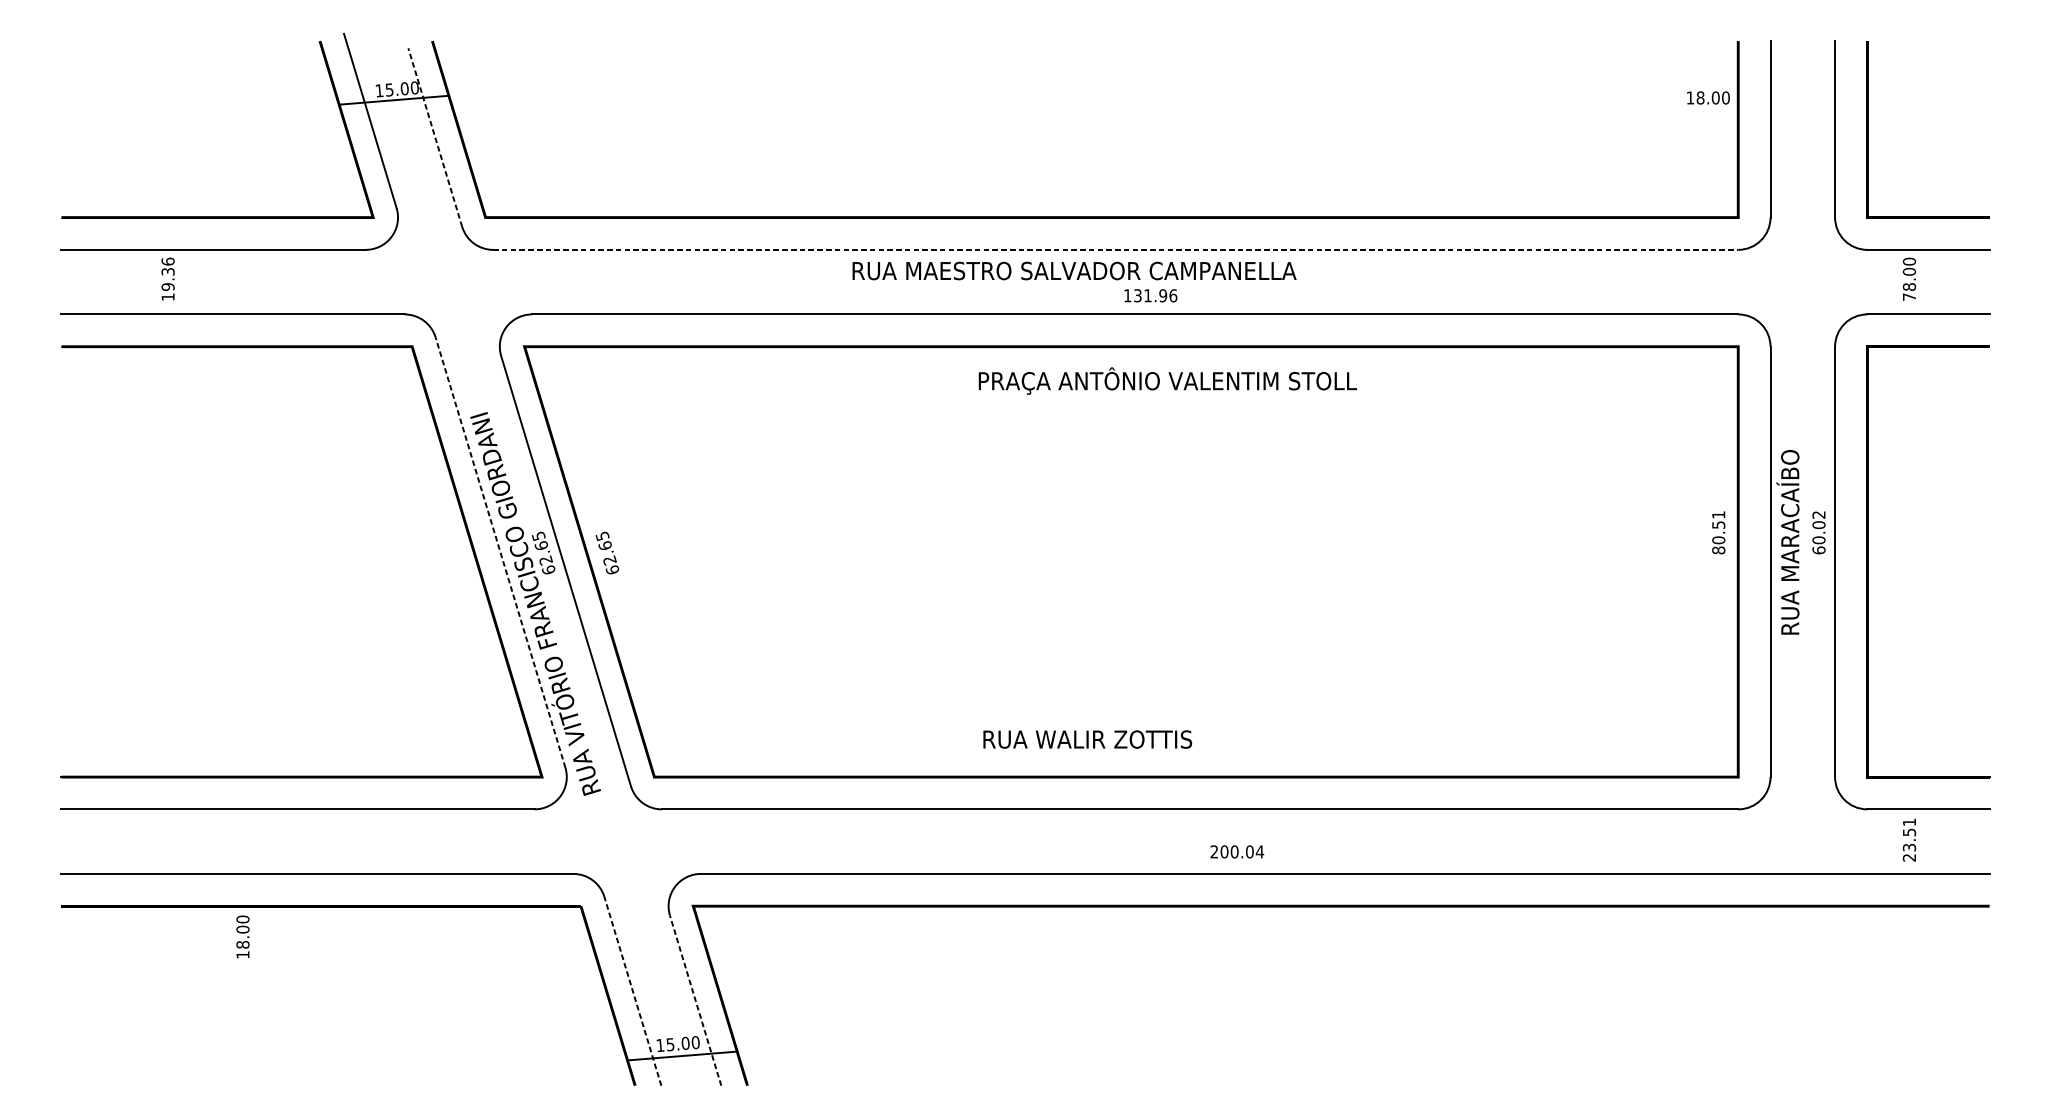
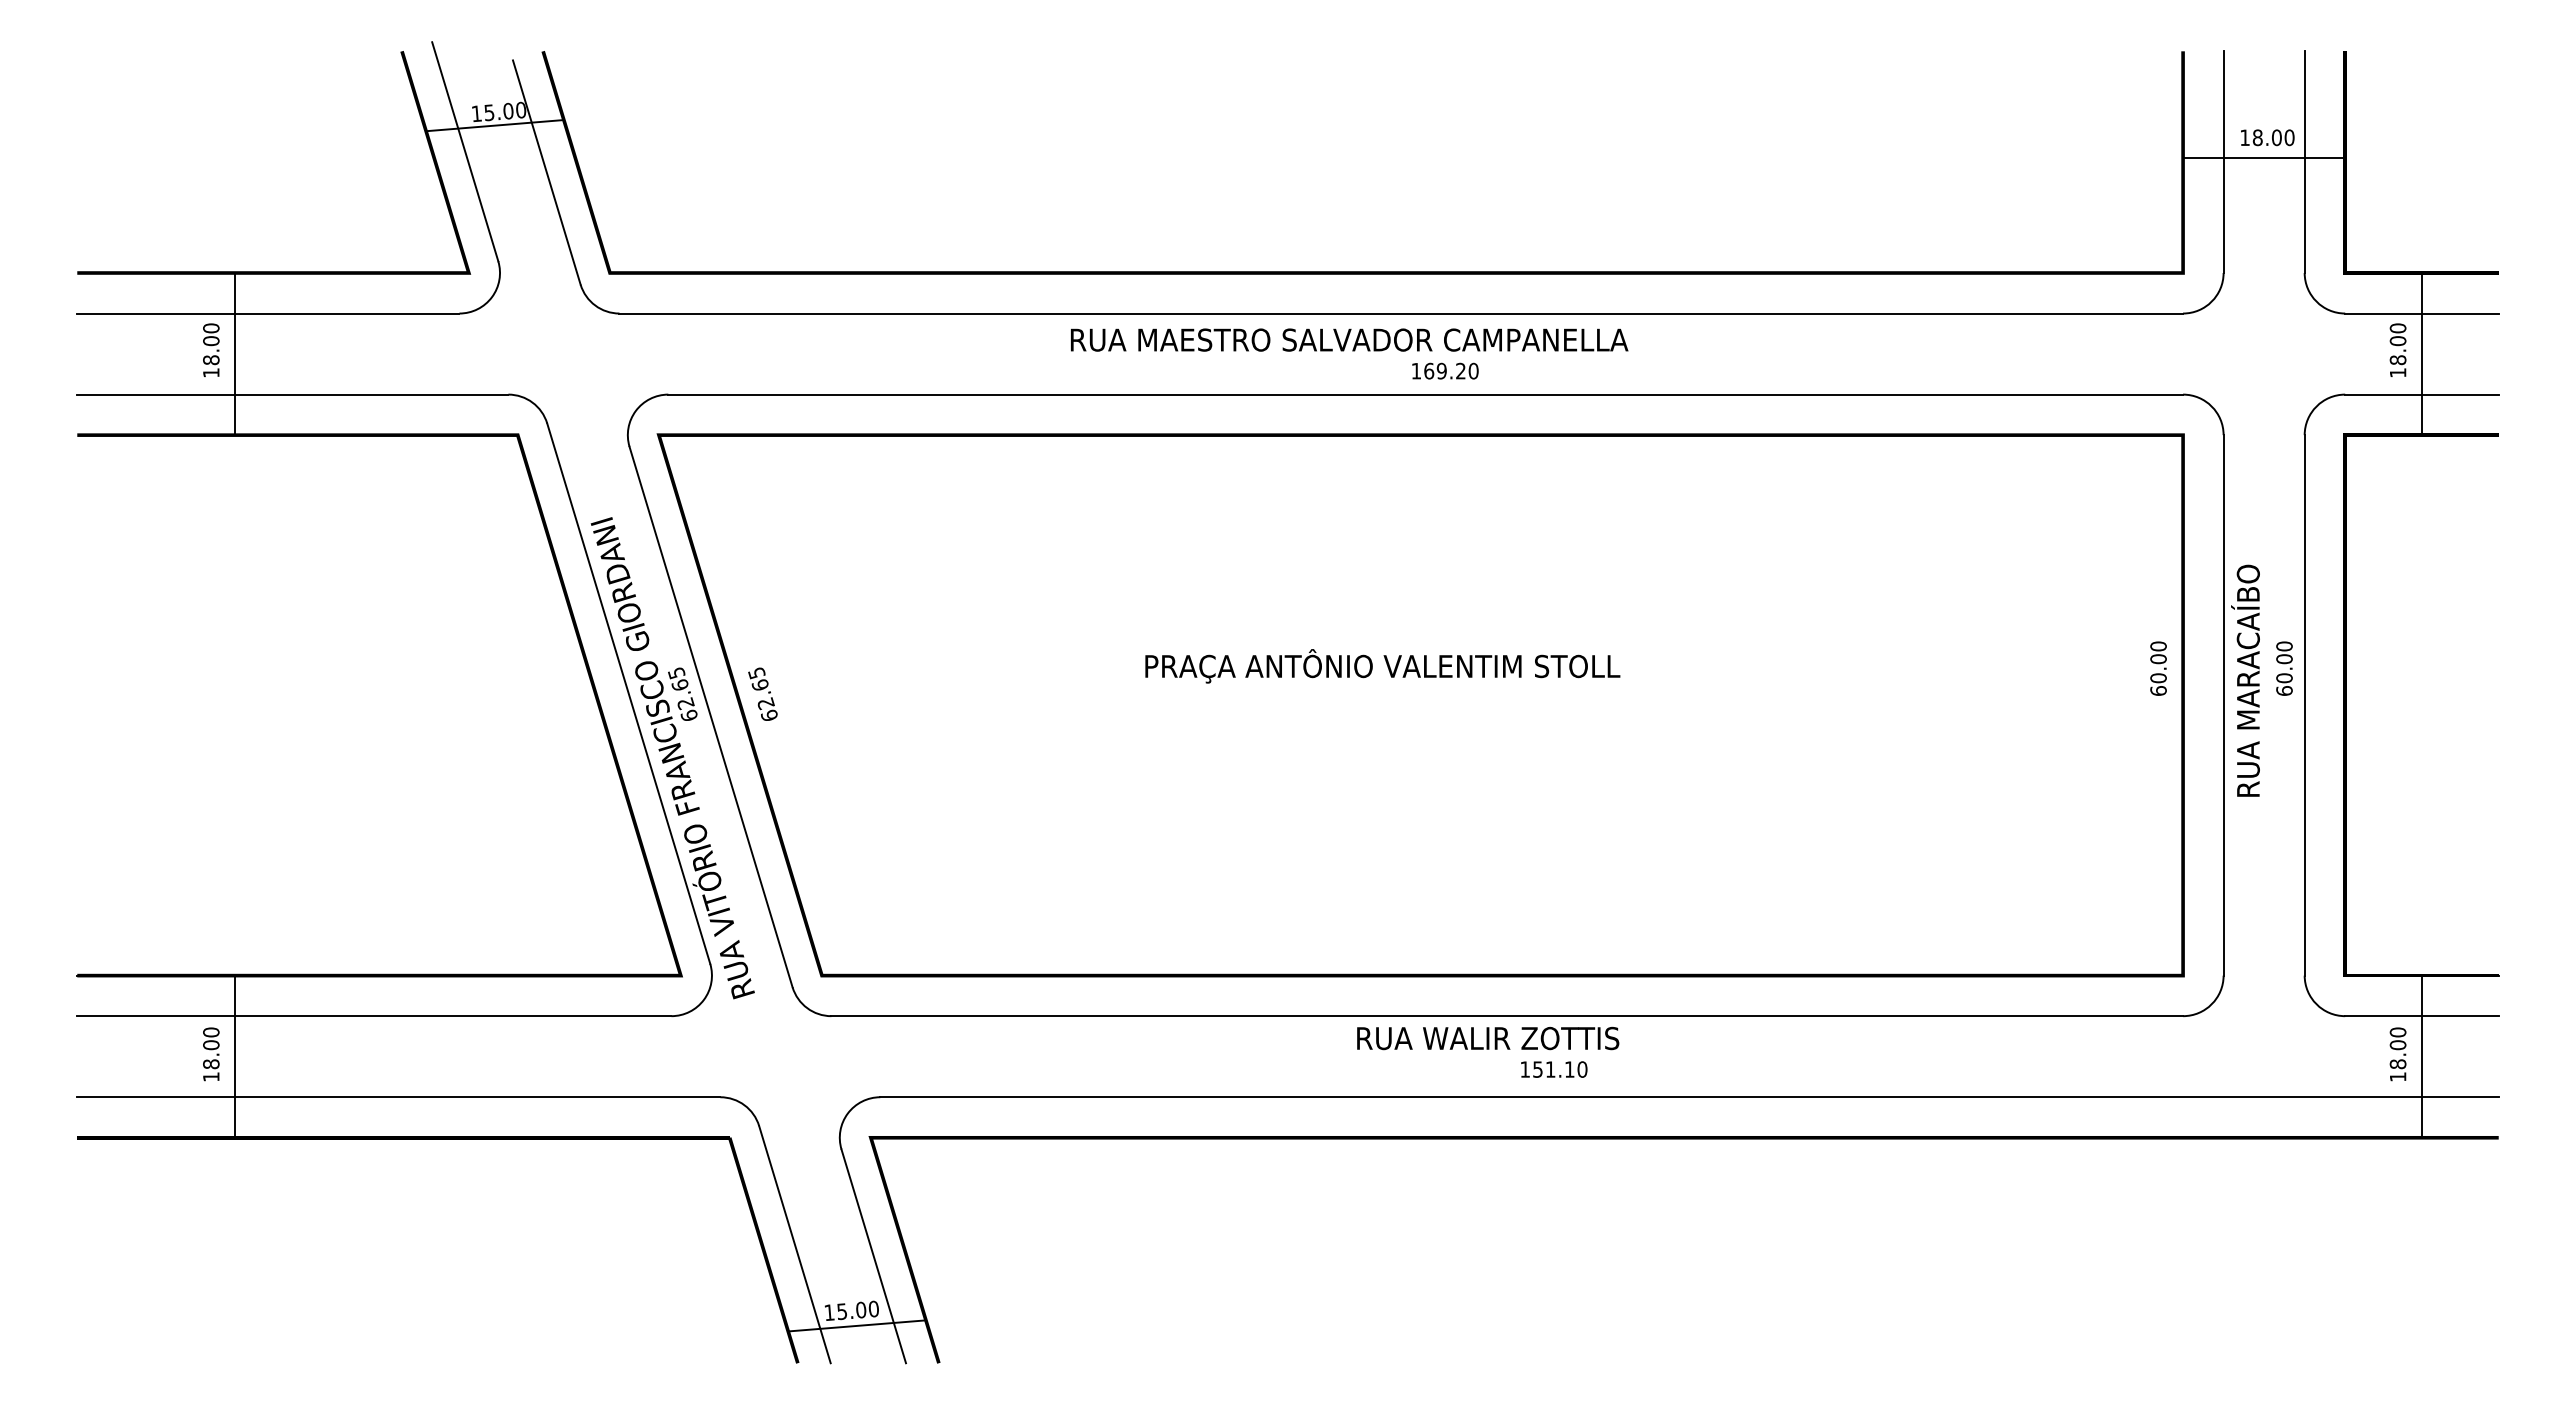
text: (1708, 97) -> (2267, 137), moved
line: (1803, 125) -> (2264, 157), added
line: (435, 137) -> (546, 172), dashed -> solid
line: (1115, 249) -> (1401, 313), dashed -> solid
text: (168, 274) -> (211, 344), 19.36 -> 18.00
line: (186, 282) -> (234, 354), added
line: (1928, 282) -> (2421, 354), added
text: (1155, 295) -> (1451, 370), 131.96 -> 169.20
text: (1909, 296) -> (2398, 372), 78.00 -> 18.00
text: (1167, 381) -> (1382, 666), moved
text: (1819, 515) -> (2284, 646), 60.02 -> 60.00
text: (1718, 532) -> (2158, 668), 80.51 -> 60.00
line: (500, 552) -> (628, 693), dashed -> solid
text: (1088, 739) -> (1488, 1038), moved
text: (1908, 839) -> (2397, 1054), 23.51 -> 18.00
line: (186, 841) -> (234, 1056), added
line: (1928, 841) -> (2421, 1056), added
text: (1236, 851) -> (1553, 1069), 200.04 -> 151.10
text: (243, 937) -> (211, 1054), moved
line: (632, 991) -> (794, 1244), dashed -> solid
line: (695, 1000) -> (873, 1256), dashed -> solid

